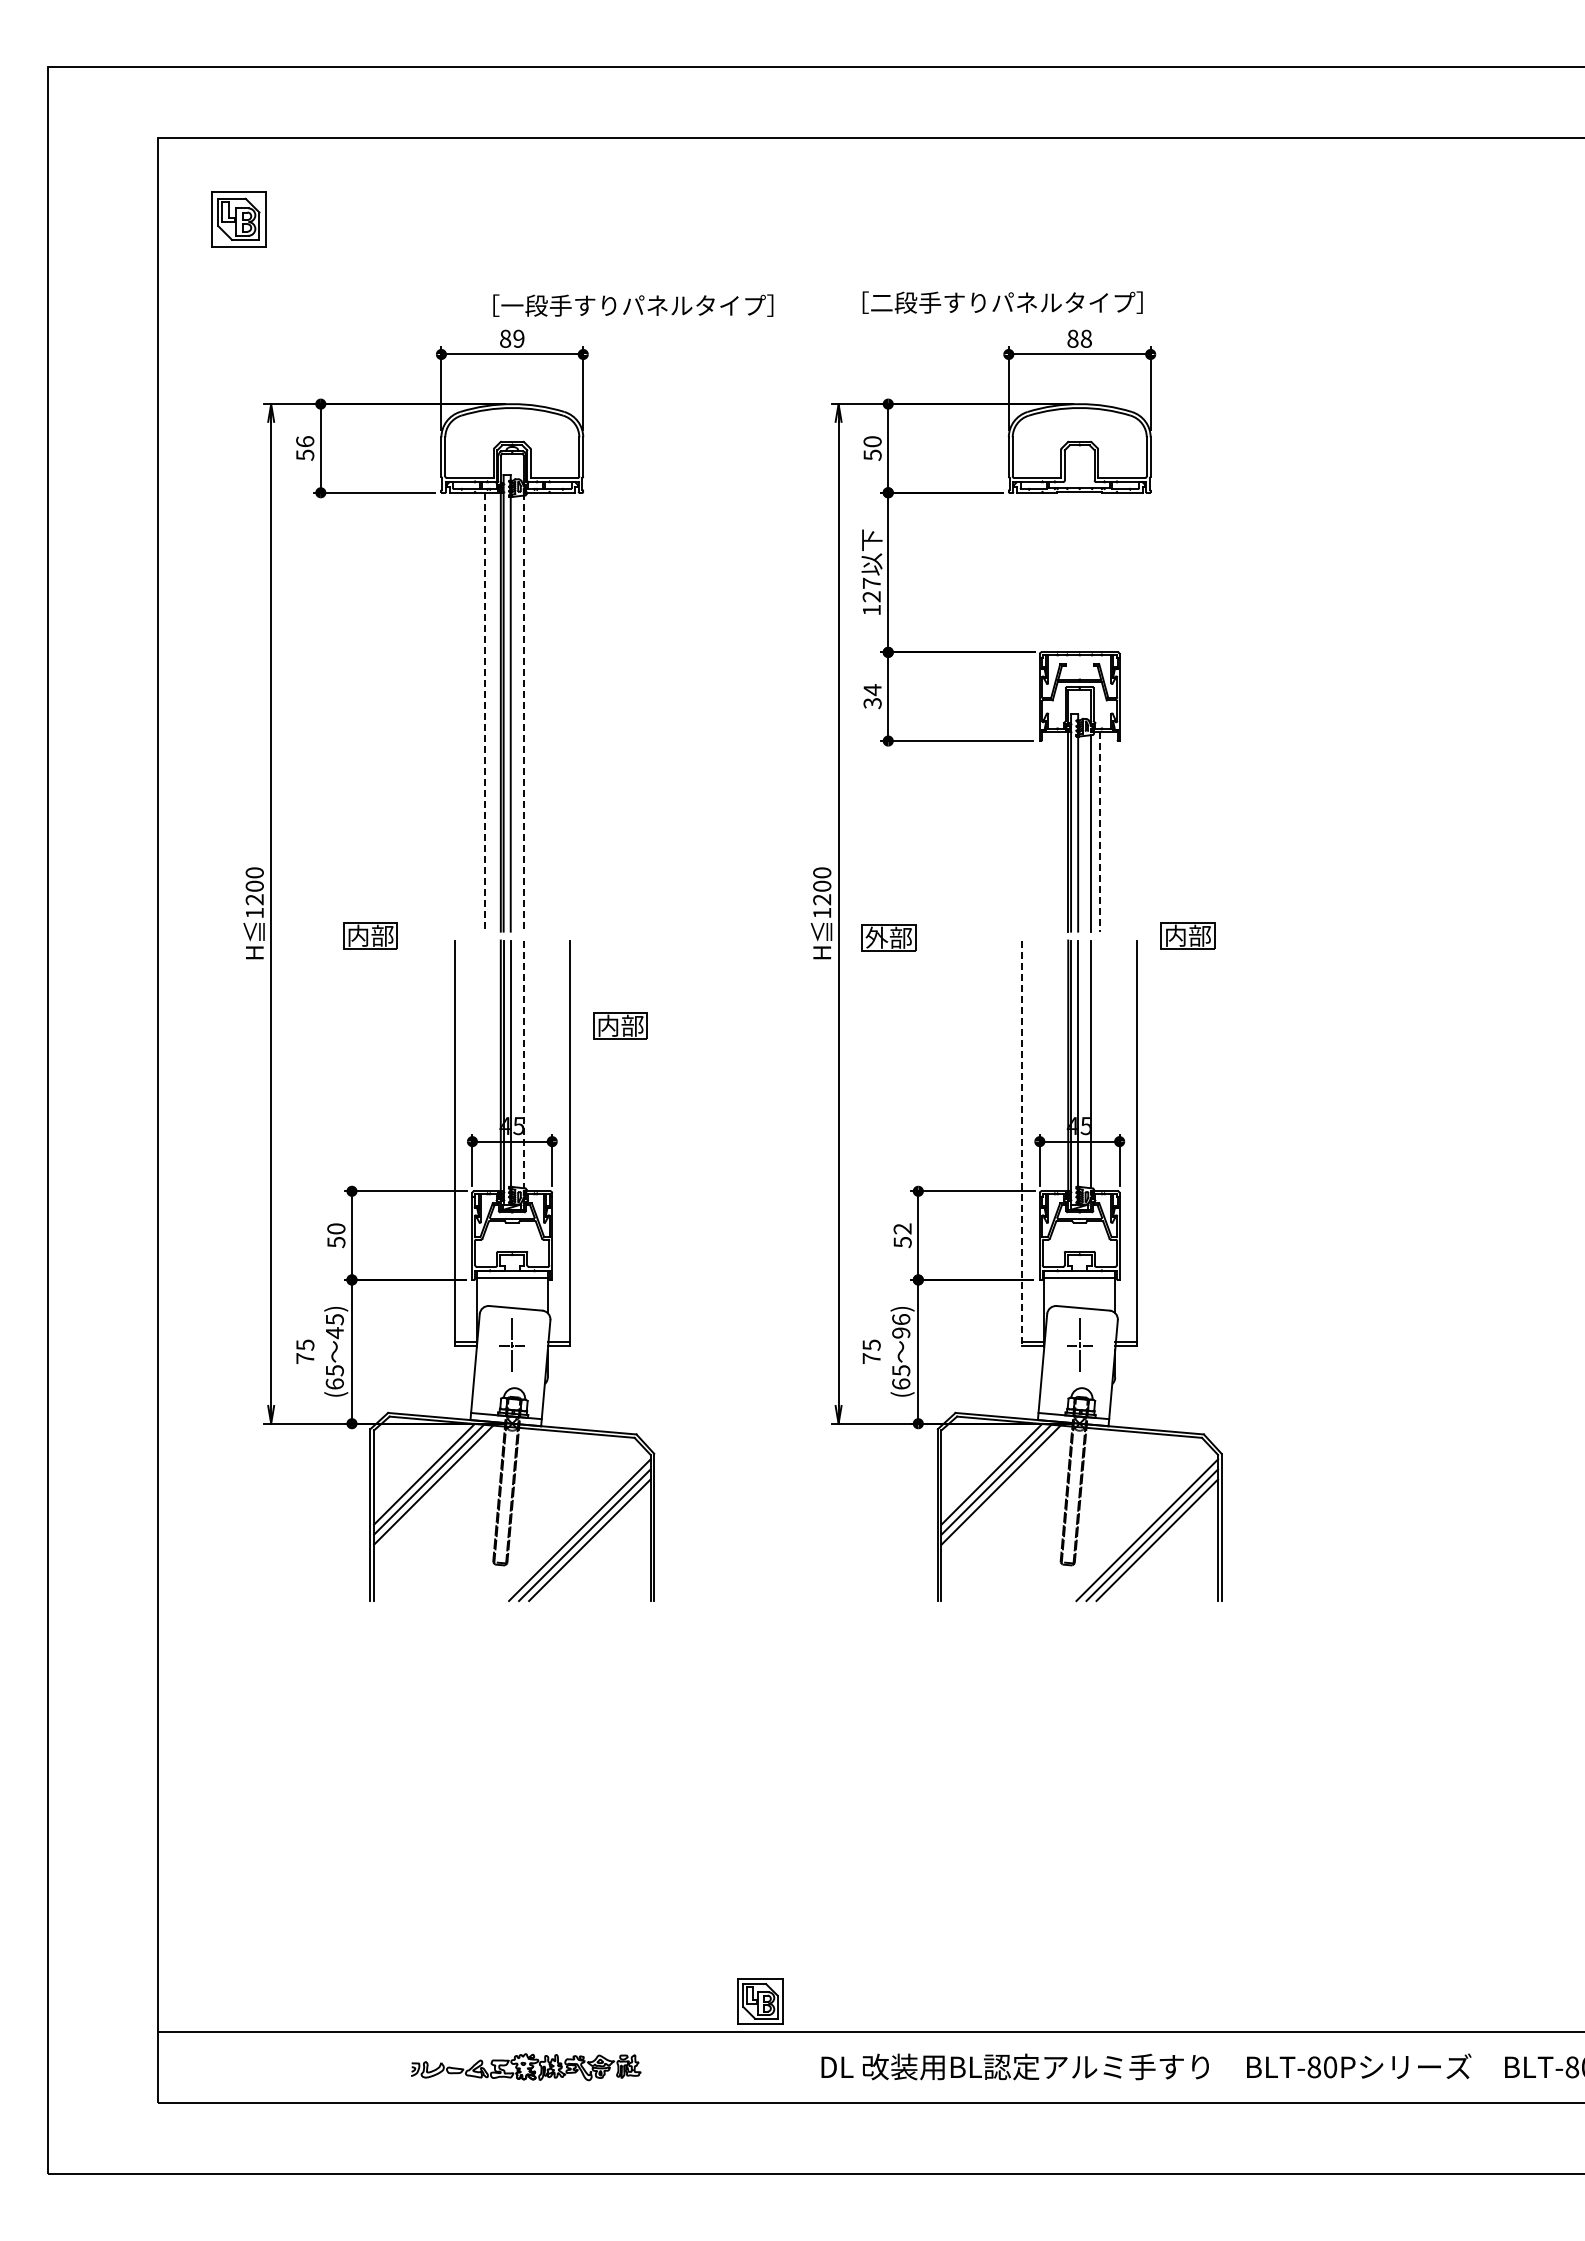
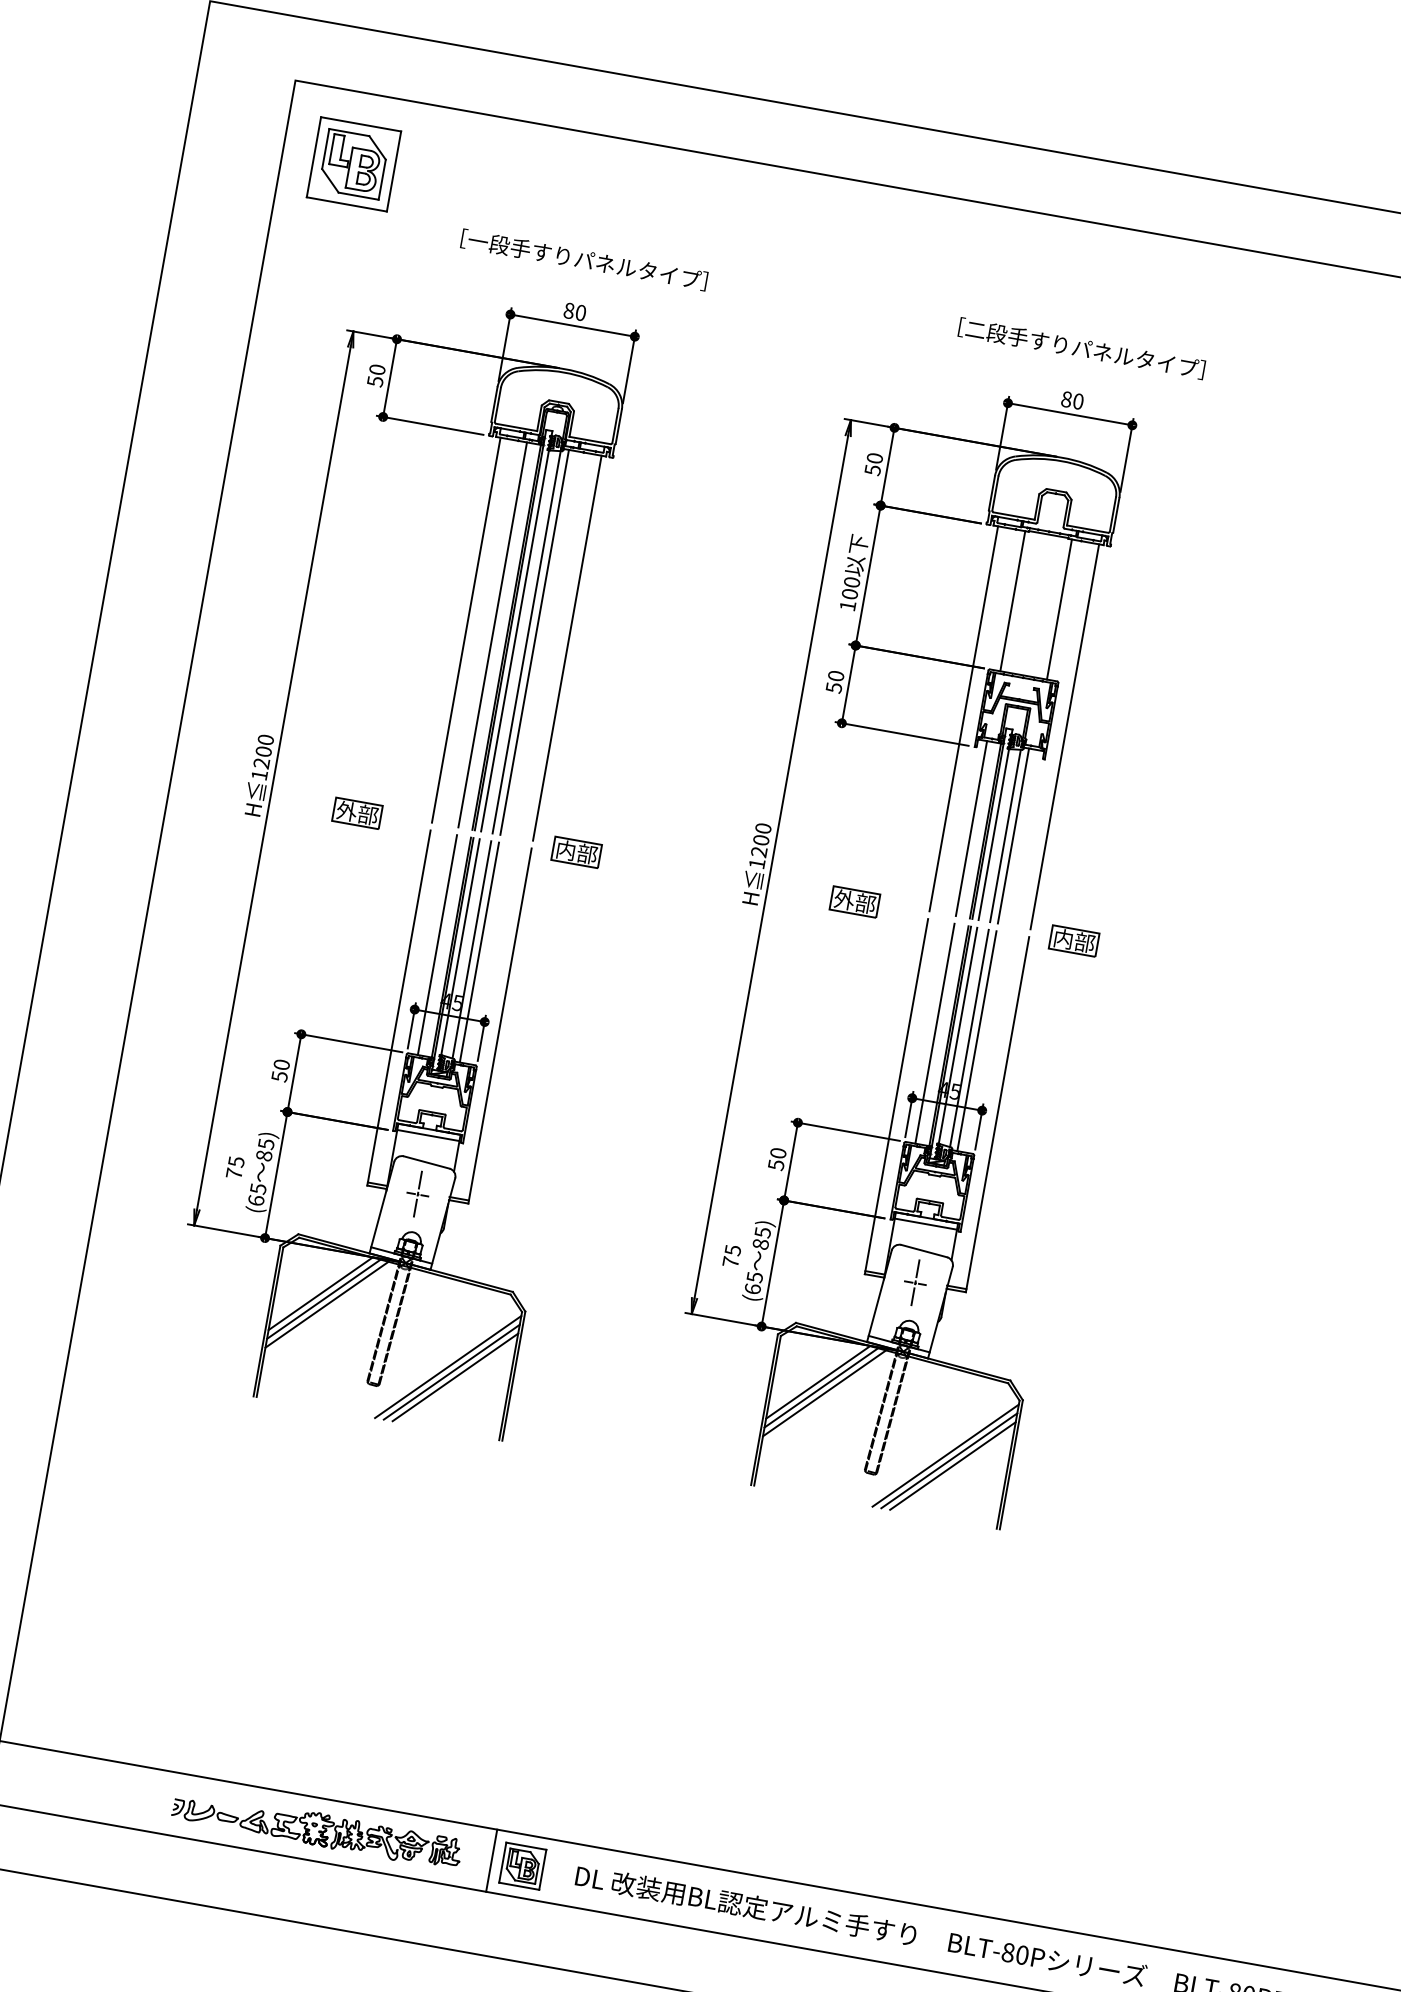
part: (238, 219) -> (353, 164), size x1.67
text: (1002, 302) -> (1081, 348), moved
text: (633, 305) -> (584, 259), moved
text: (518, 338) -> (580, 312), 89 -> 80
text: (1085, 338) -> (1077, 401), 88 -> 80
text: (305, 441) -> (377, 369), 56 -> 50
line: (1053, 572) -> (1013, 601), added
line: (1106, 572) -> (1059, 609), added
text: (871, 589) -> (850, 587), 127 -> 100
text: (872, 696) -> (835, 681), 34 -> 50
line: (454, 711) -> (466, 629), added
line: (532, 711) -> (534, 641), added
line: (569, 711) -> (567, 647), added
line: (1022, 711) -> (964, 718), added
line: (1137, 711) -> (1065, 736), added
line: (484, 712) -> (492, 635), dashed -> solid
line: (523, 712) -> (526, 641), dashed -> solid
line: (1052, 831) -> (971, 828), added
line: (1100, 831) -> (1013, 835), dashed -> solid
text: (358, 935) -> (347, 811), 内部 -> 外部
part: (888, 937) -> (854, 901), moved
part: (620, 1025) -> (576, 851), moved
line: (523, 1064) -> (471, 949), dashed -> solid
line: (484, 1065) -> (437, 944), added
line: (532, 1065) -> (479, 952), added
line: (1052, 1065) -> (935, 1033), added
line: (1100, 1065) -> (977, 1040), added
line: (1022, 1143) -> (896, 1097), dashed -> solid
text: (902, 1228) -> (778, 1152), 52 -> 50
text: (901, 1326) -> (762, 1238), 96) -> 85)
text: (334, 1333) -> (263, 1156), 45) -> 85)
part: (760, 2001) -> (522, 1866), moved
part: (525, 2066) -> (316, 1828), size x1.43
line: (725, 2066) -> (492, 1860), added

